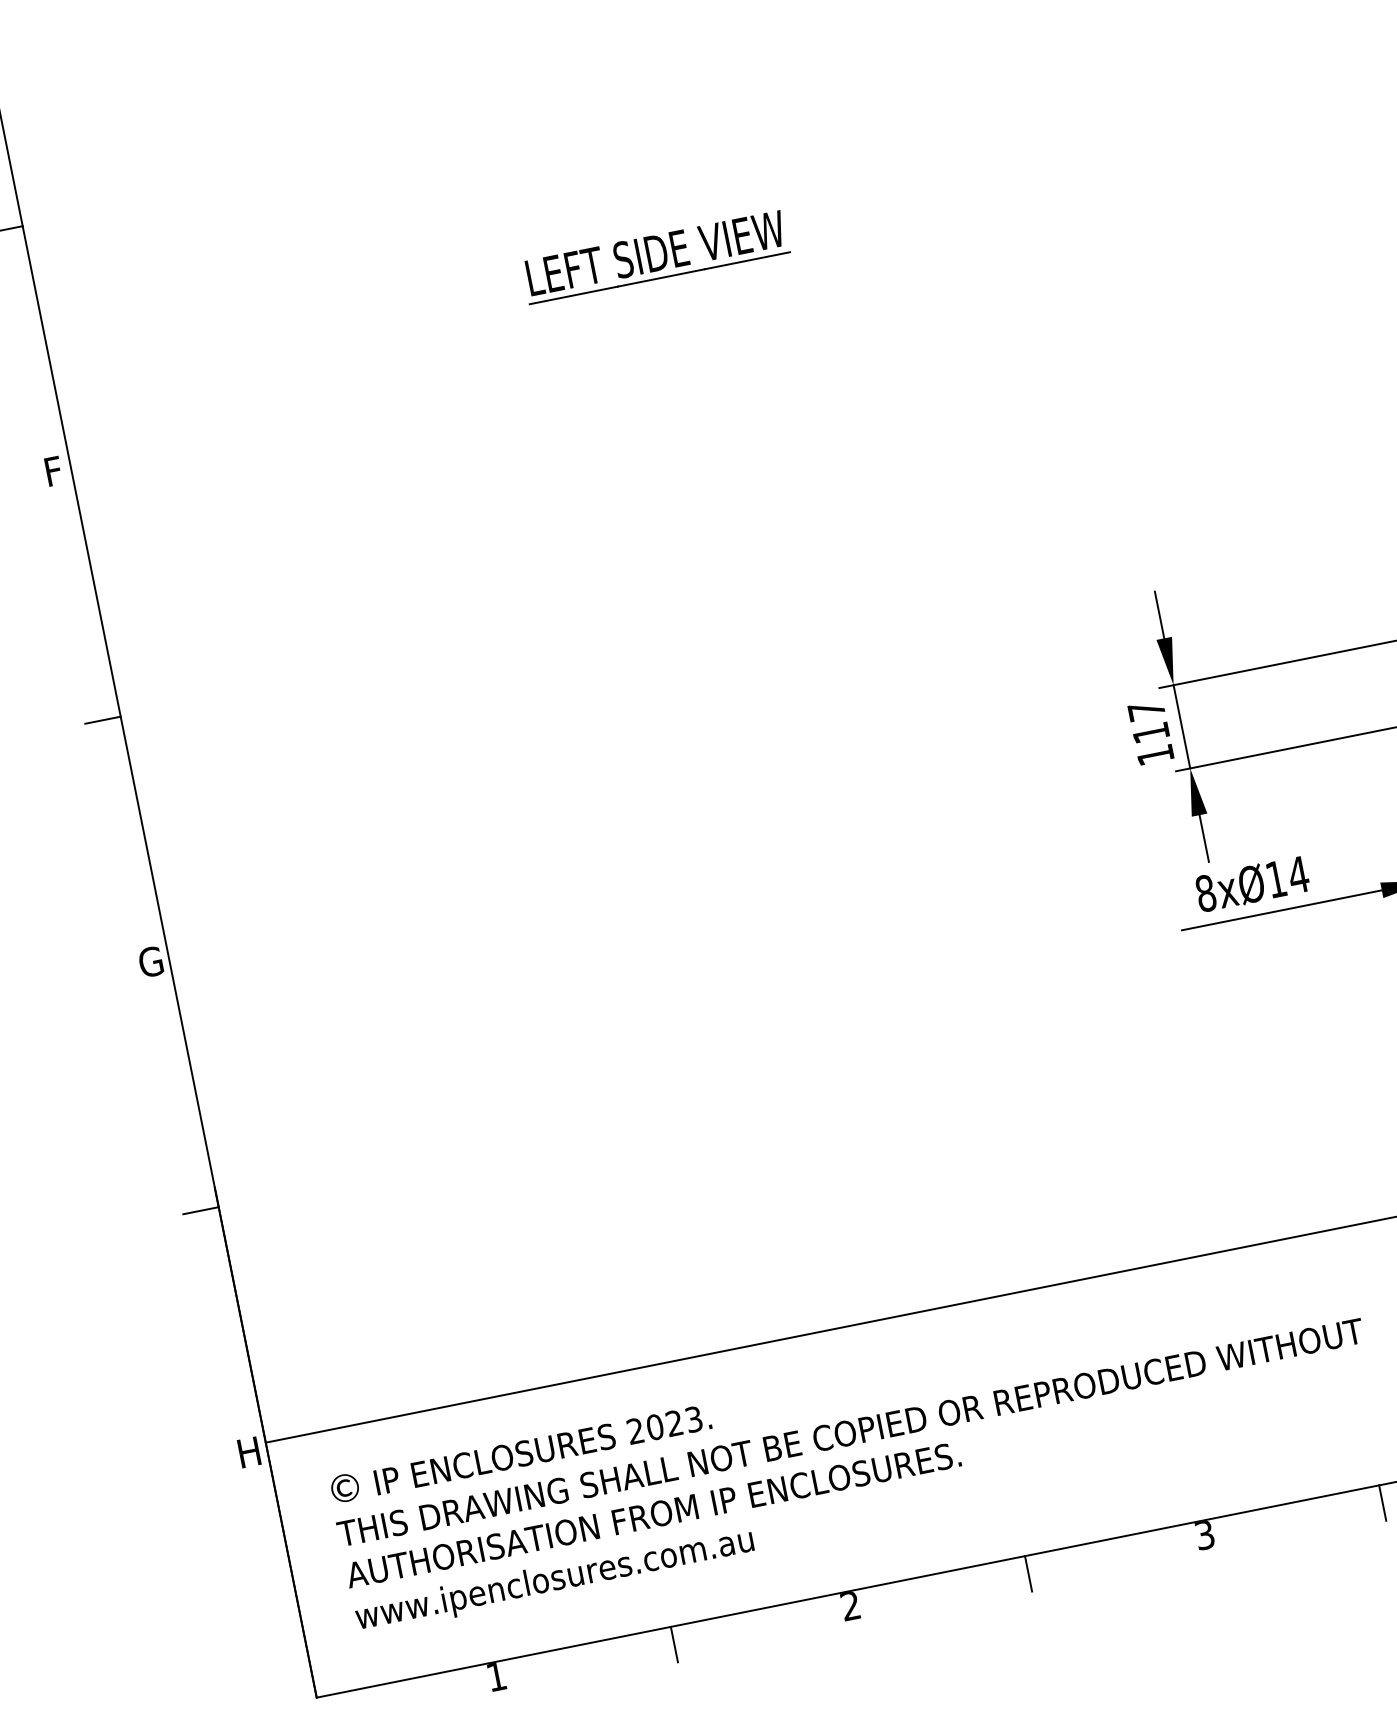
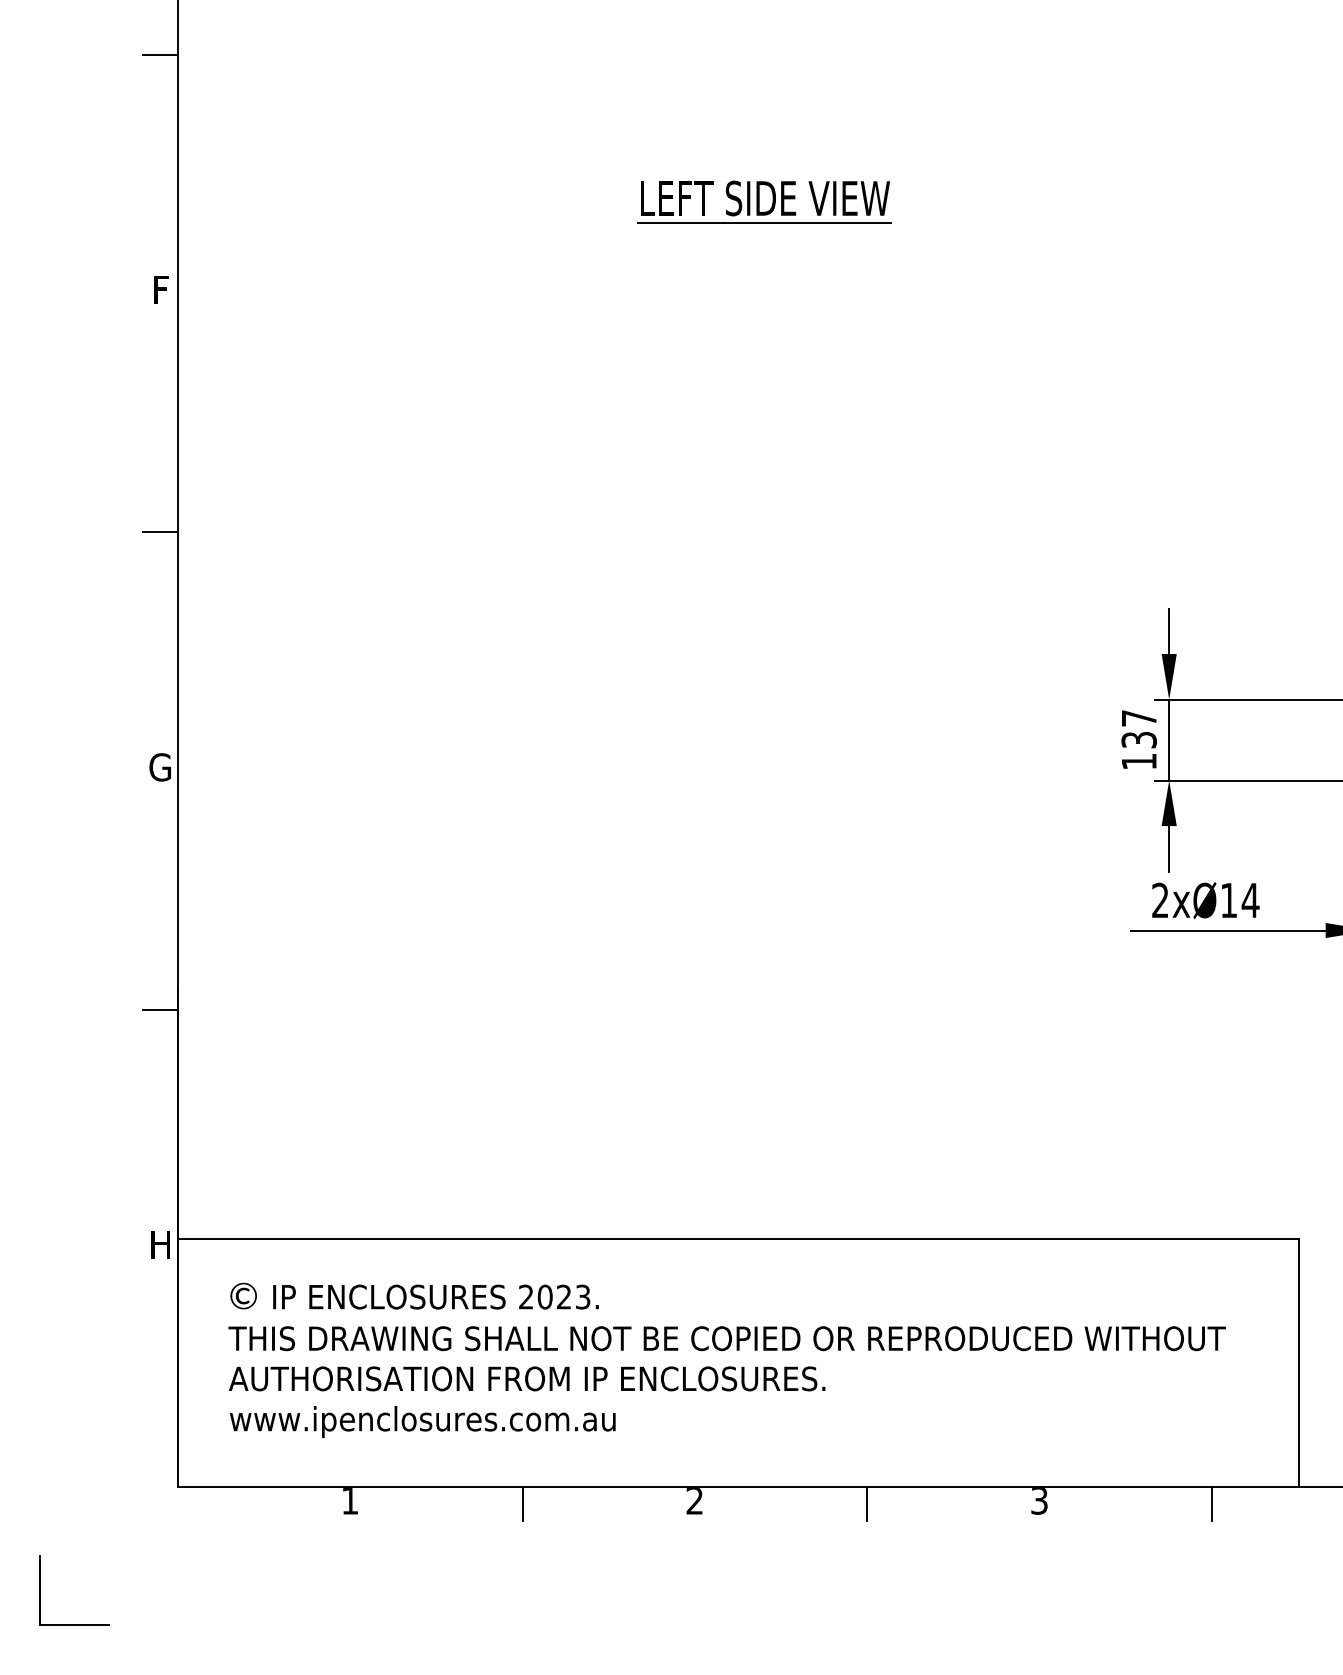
text: (1151, 733) -> (1139, 740), 117 -> 137
text: (1205, 893) -> (1160, 900), 8xØ14 -> 2xØ14

